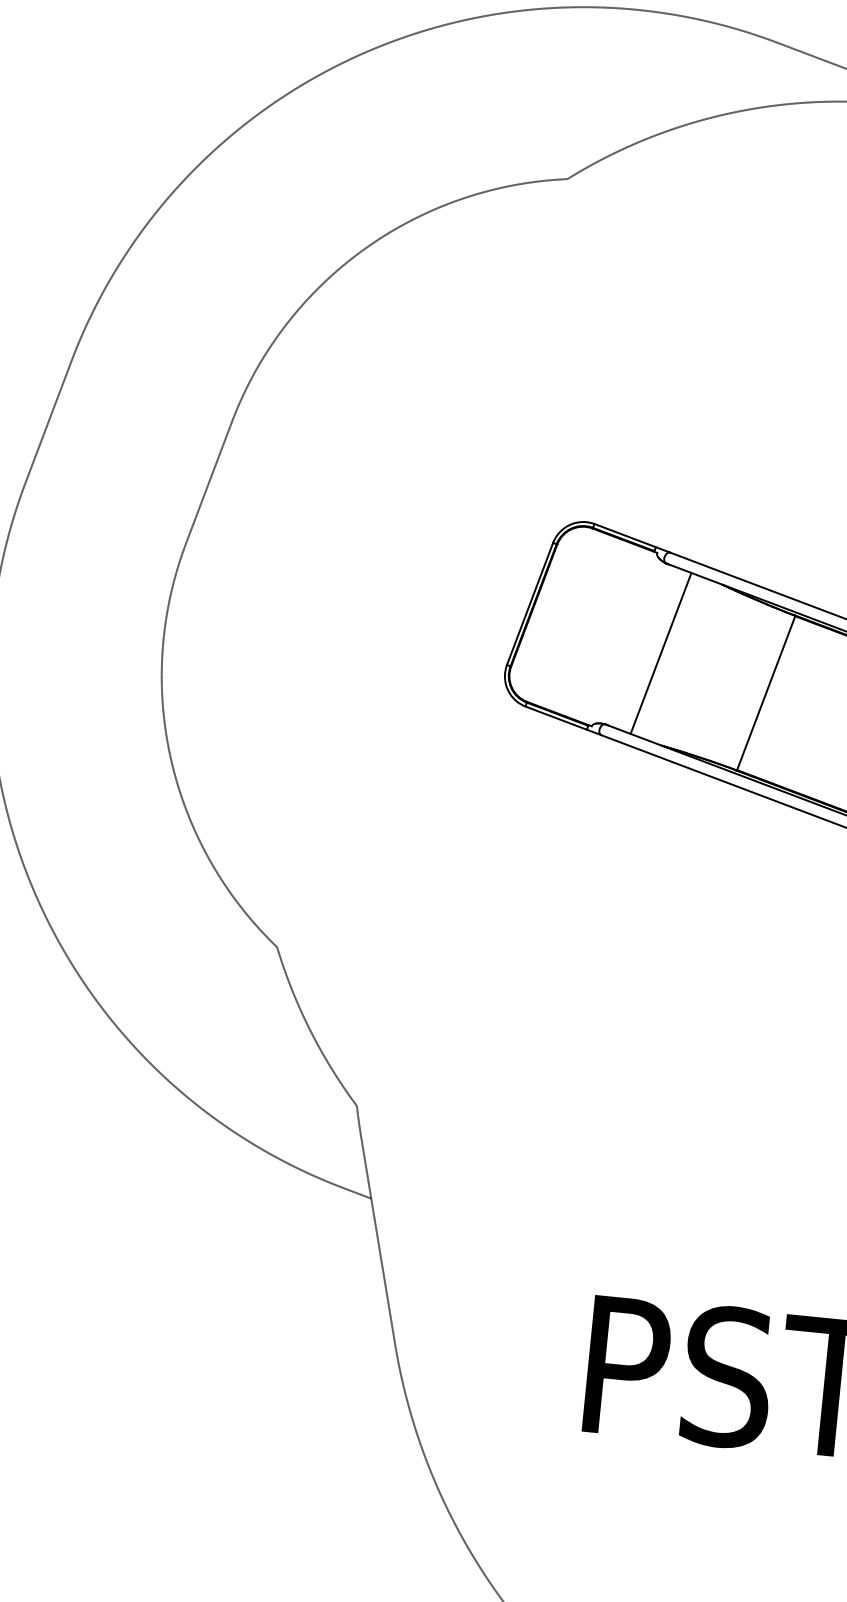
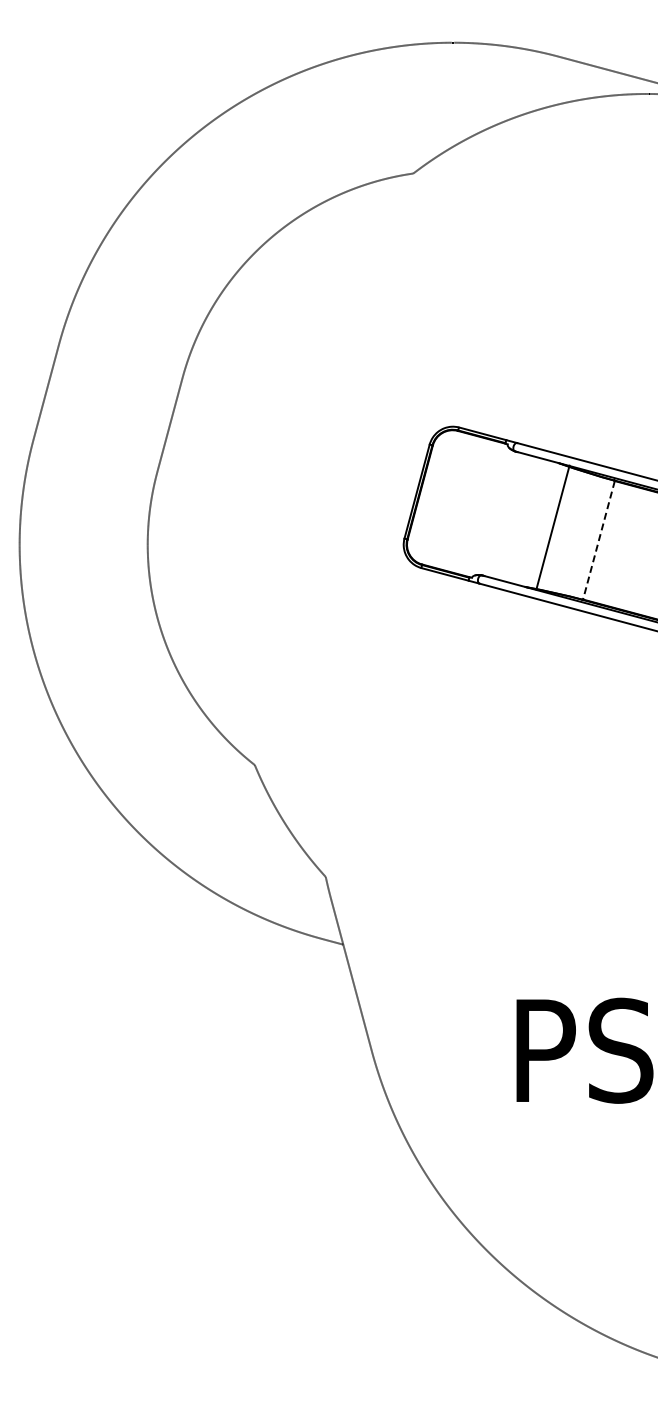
line: (660, 653) -> (552, 527), moved
line: (765, 693) -> (598, 540), solid -> dashed

